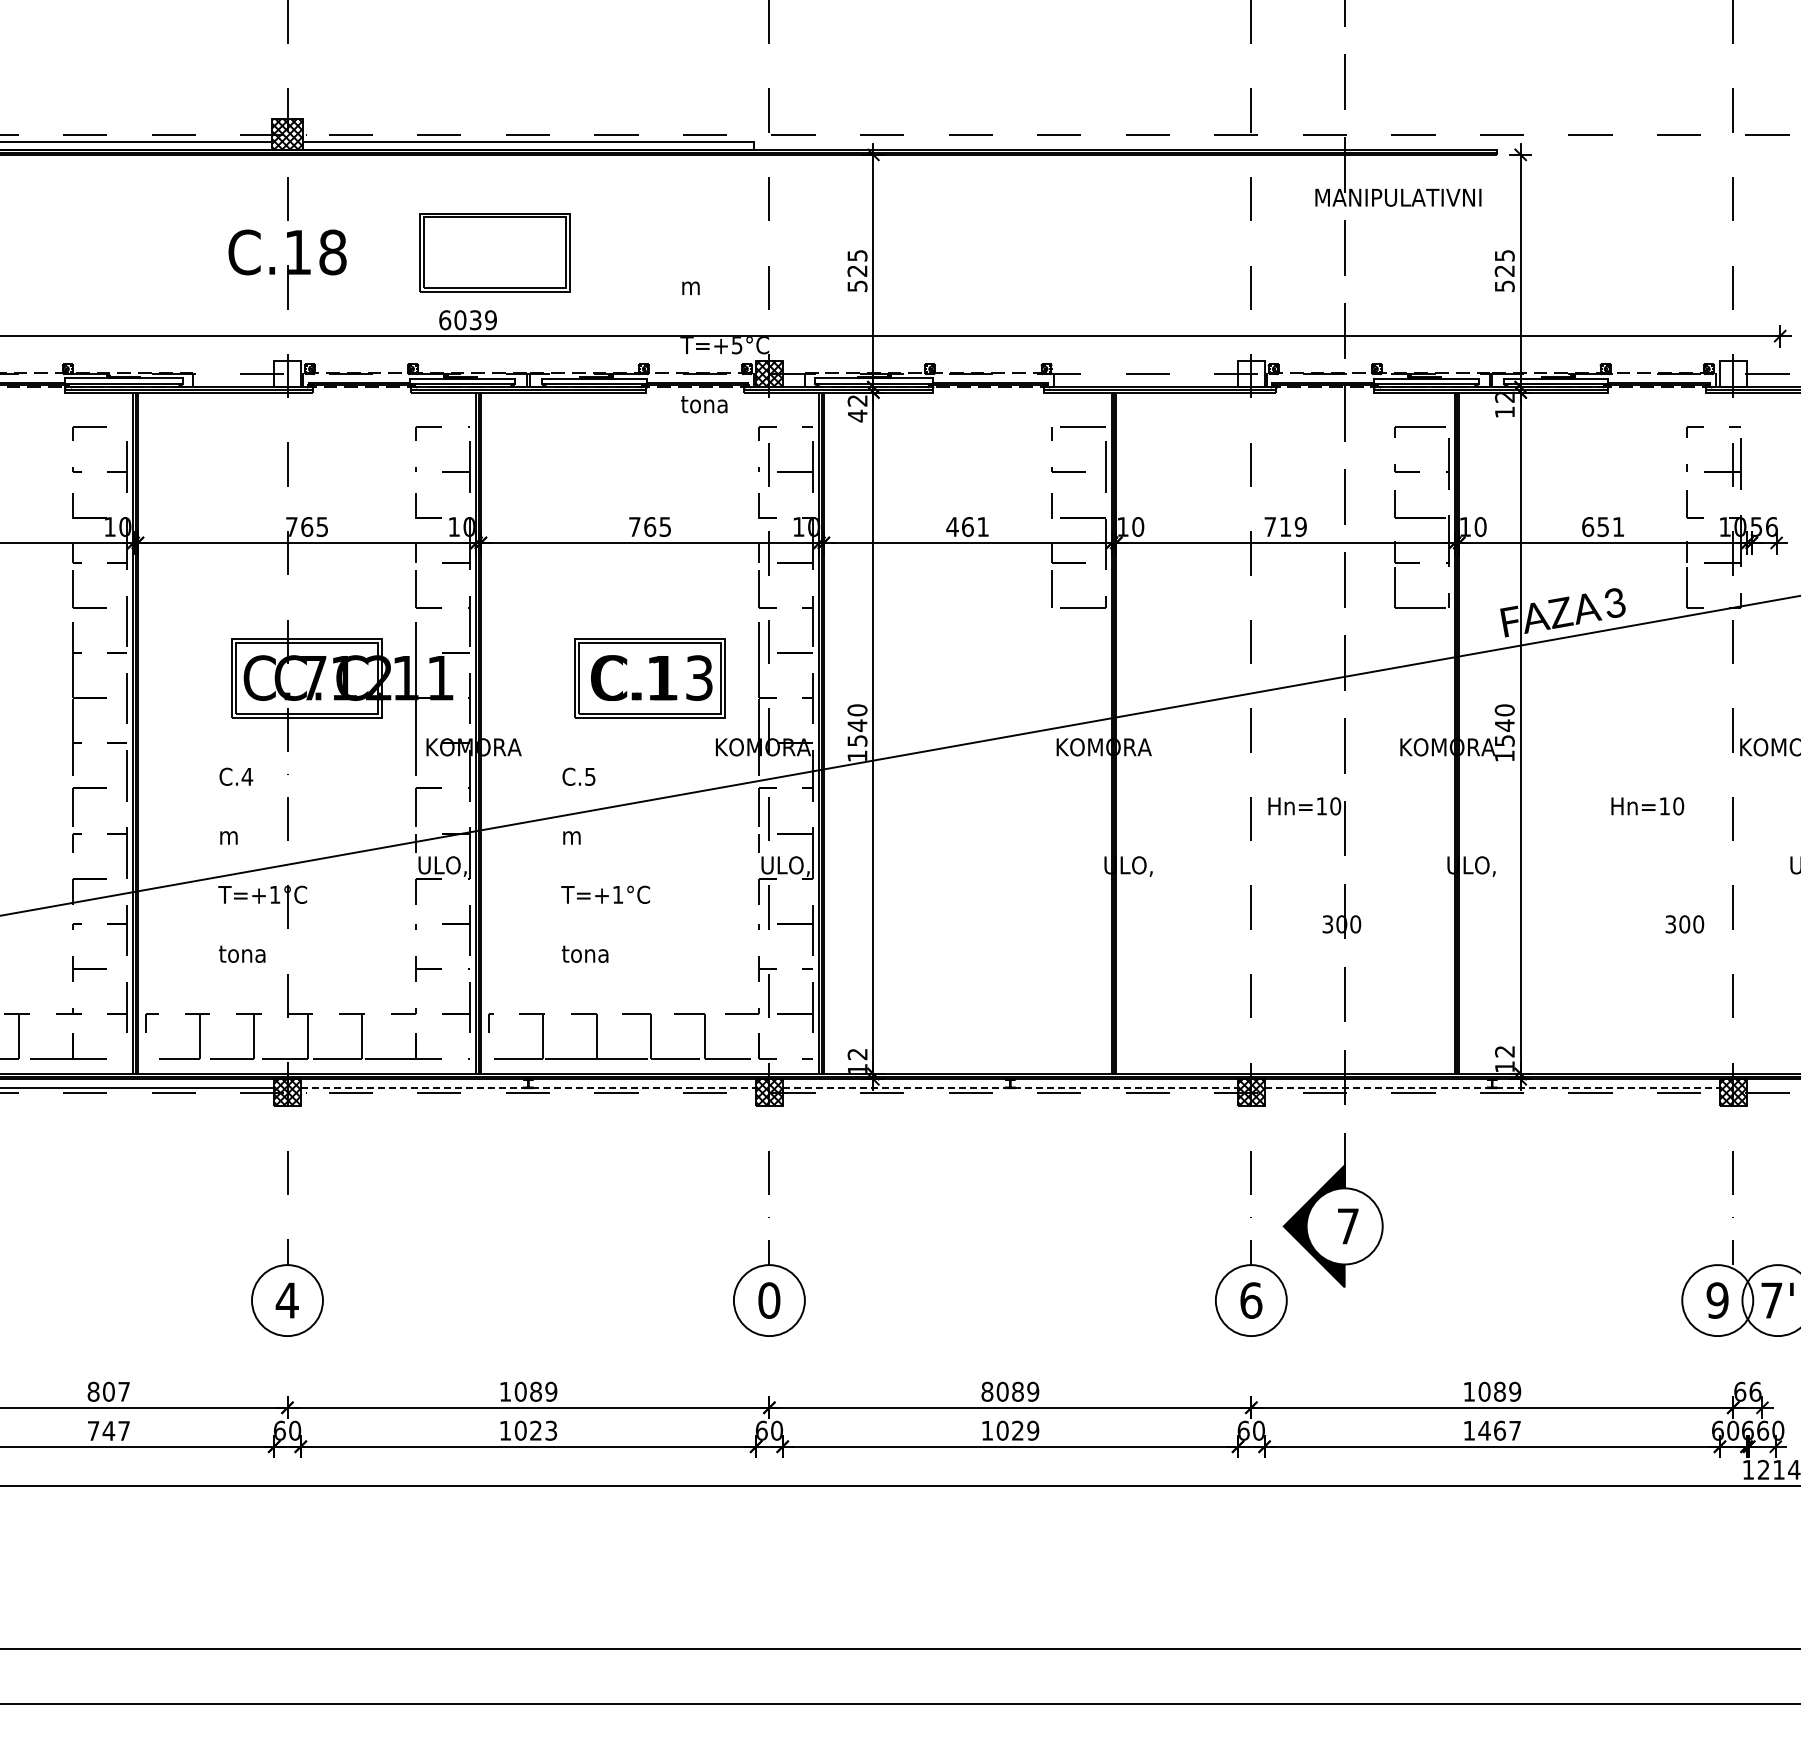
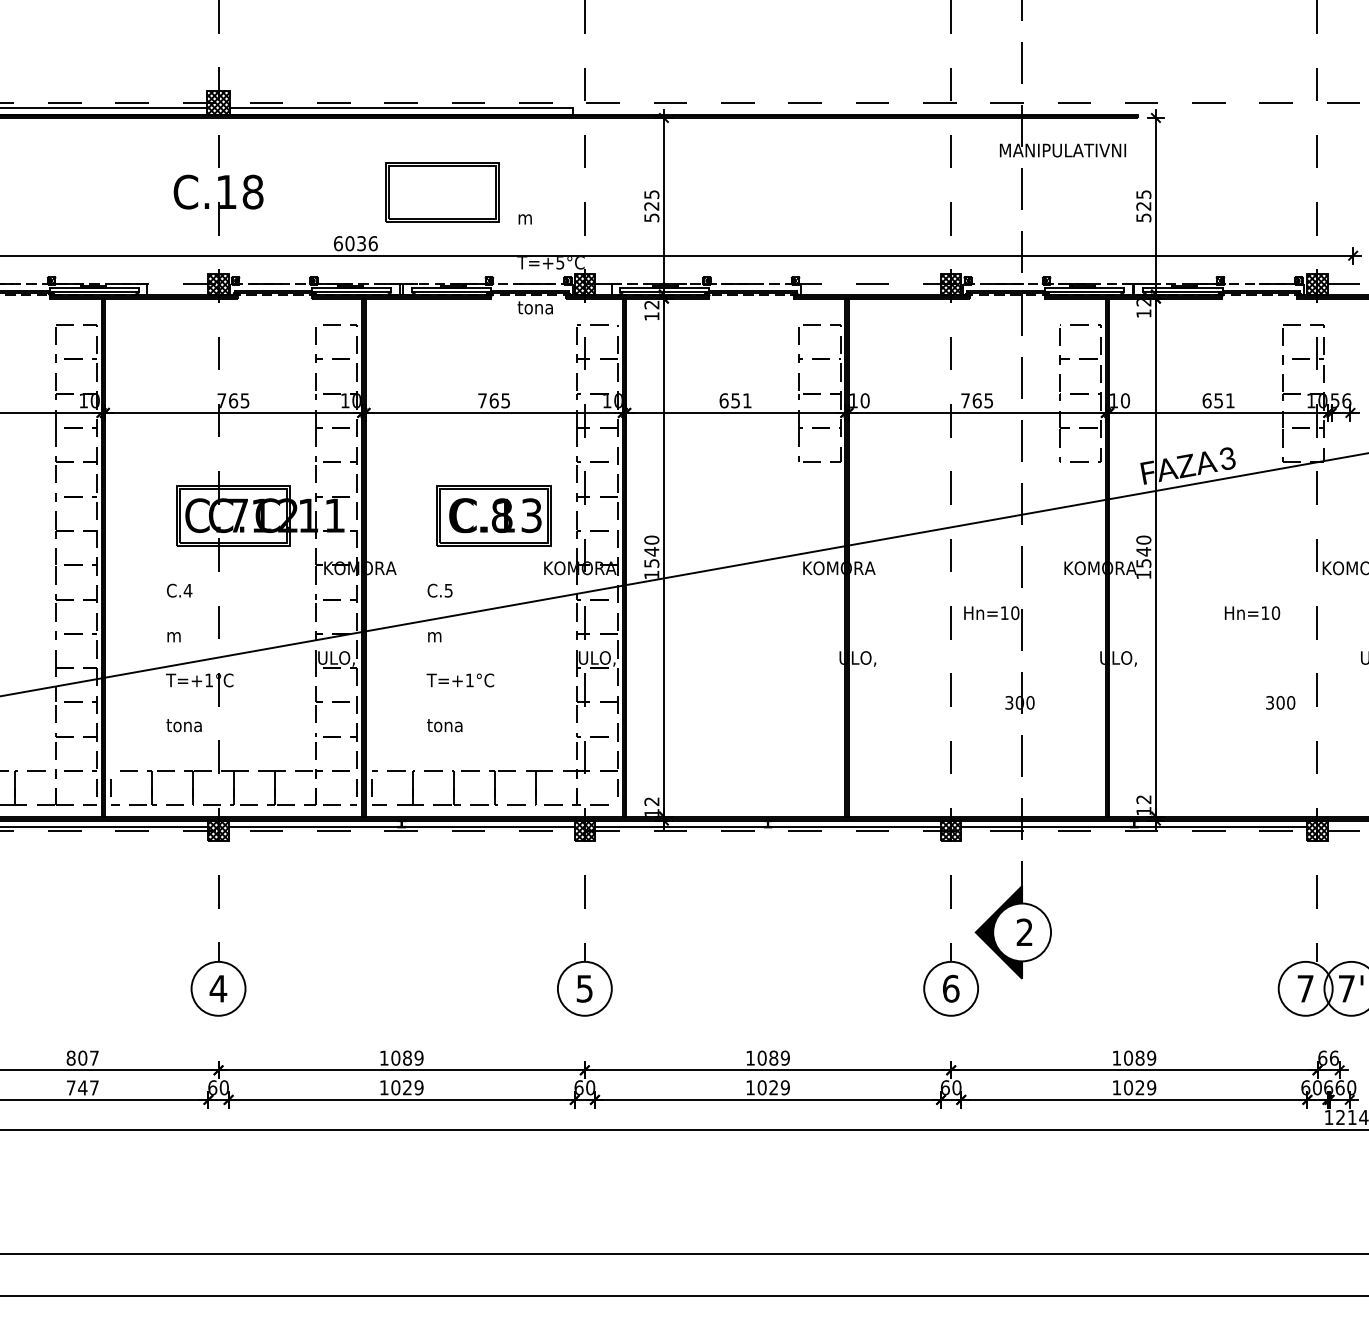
part: (494, 252) -> (442, 192), moved
text: (491, 320) -> (373, 243), 6039 -> 6036
hatch: (287, 373) -> (218, 284), added
hatch: (1251, 373) -> (951, 284), added
hatch: (1732, 373) -> (1316, 284), added
text: (857, 415) -> (651, 316), 42 -> 12
text: (1292, 526) -> (982, 400), 719 -> 765
text: (959, 527) -> (729, 401), 461 -> 651
text: (660, 677) -> (502, 515), C.1 -> C.8
line: (528, 1088) -> (401, 827), dashed -> solid
line: (1010, 1088) -> (768, 827), dashed -> solid
line: (1492, 1088) -> (1134, 827), dashed -> solid
text: (1347, 1226) -> (1024, 932), 7 -> 2
text: (769, 1300) -> (584, 988), 0 -> 5
text: (1717, 1300) -> (1305, 988), 9 -> 7
text: (987, 1391) -> (750, 1057), 8089 -> 1089
text: (551, 1430) -> (419, 1087), 1023 -> 1029
text: (1499, 1430) -> (1139, 1087), 1467 -> 1029

